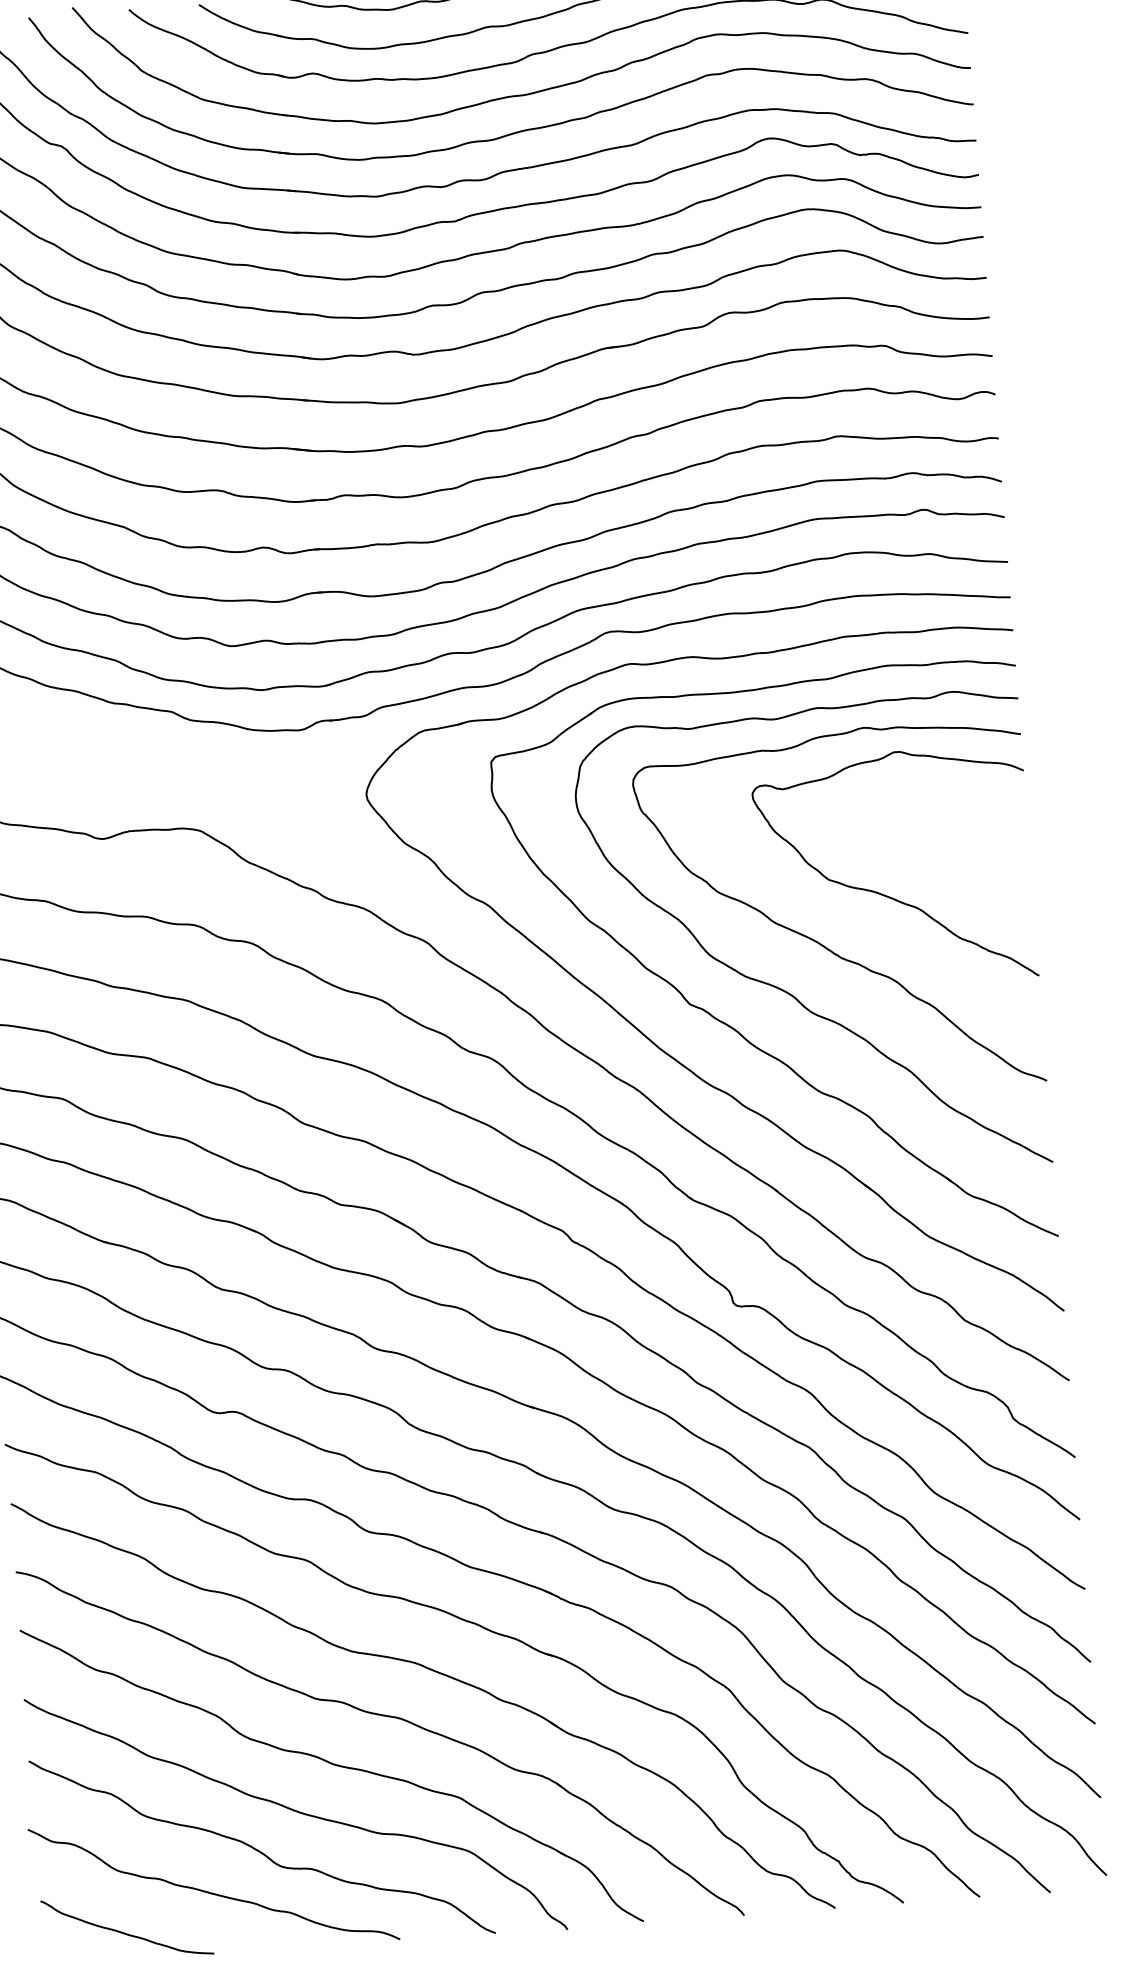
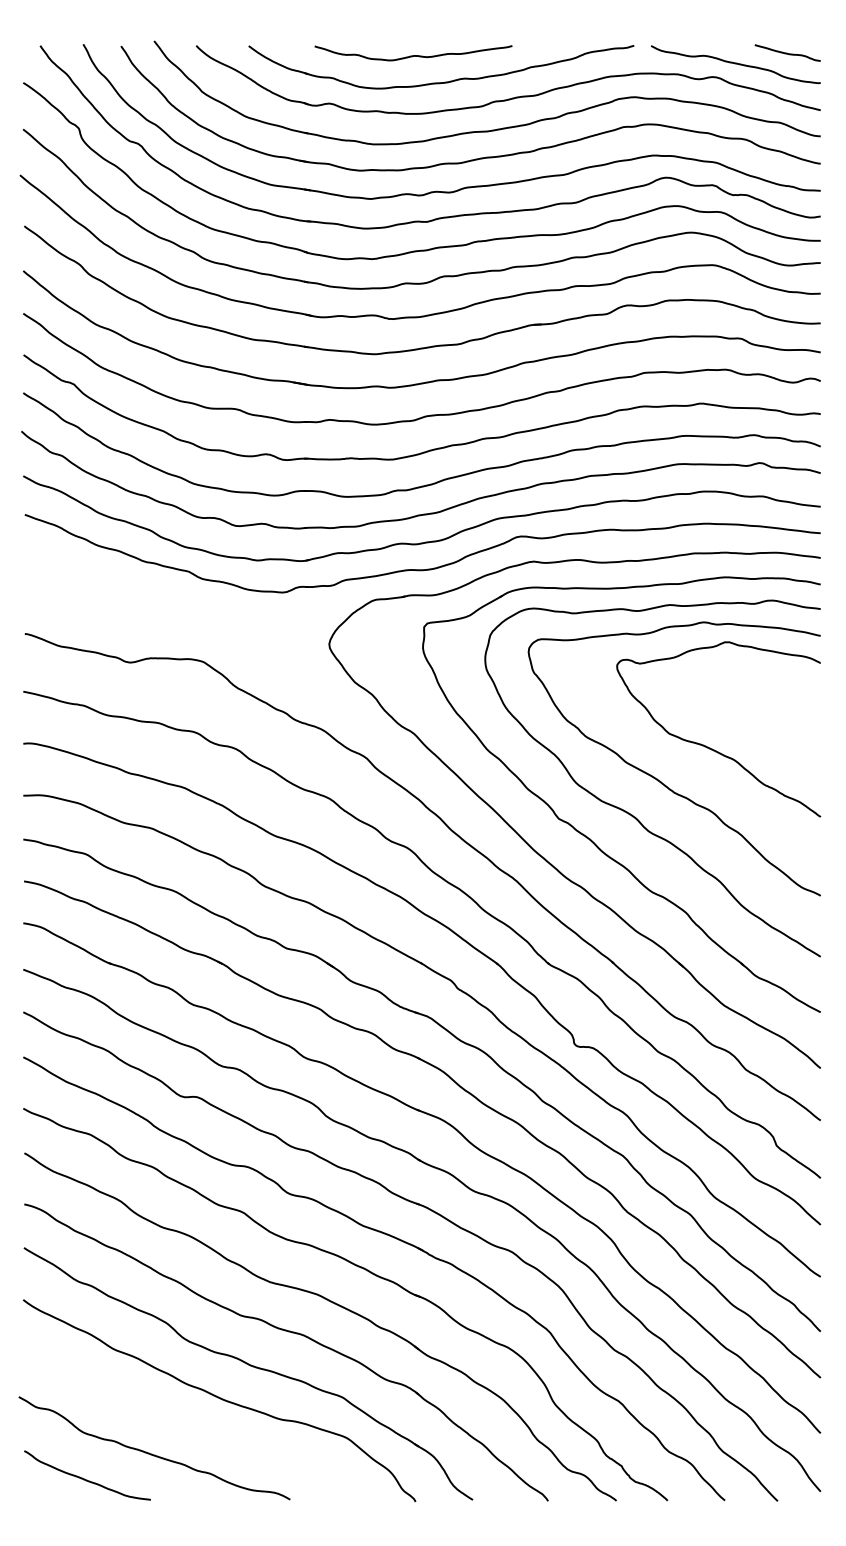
curve: (260, 1850) -> (191, 1425), removed

